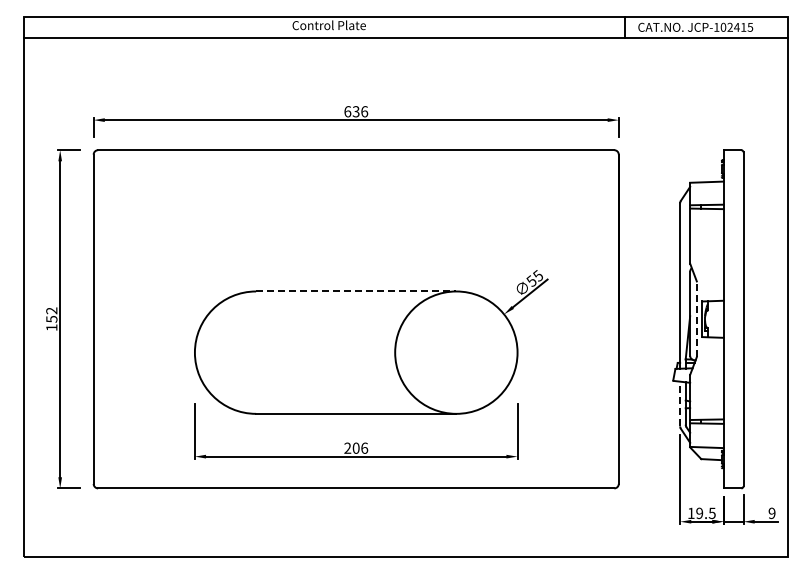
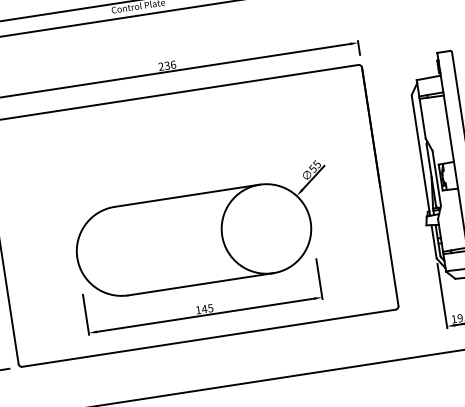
text: (347, 111) -> (161, 66), 636 -> 236
line: (356, 291) -> (187, 195), dashed -> solid
line: (696, 319) -> (436, 178), dashed -> solid
line: (680, 403) -> (434, 240), dashed -> solid
text: (356, 447) -> (204, 308), 206 -> 145

